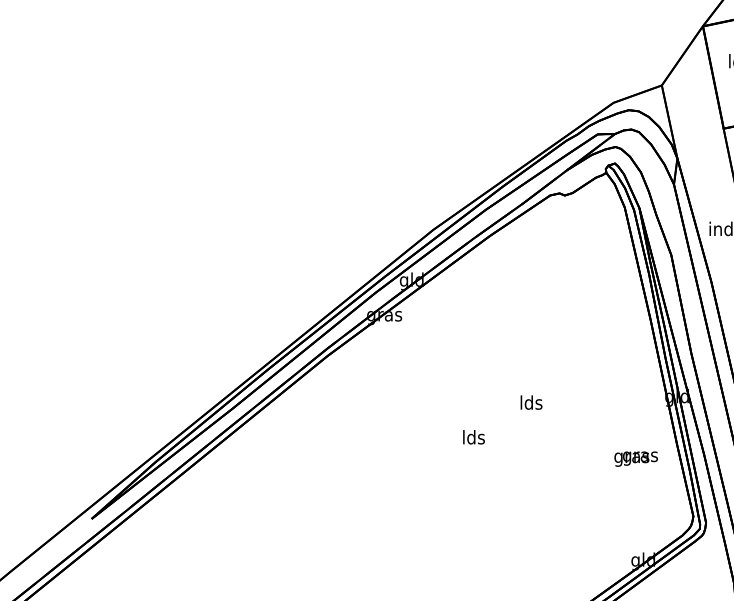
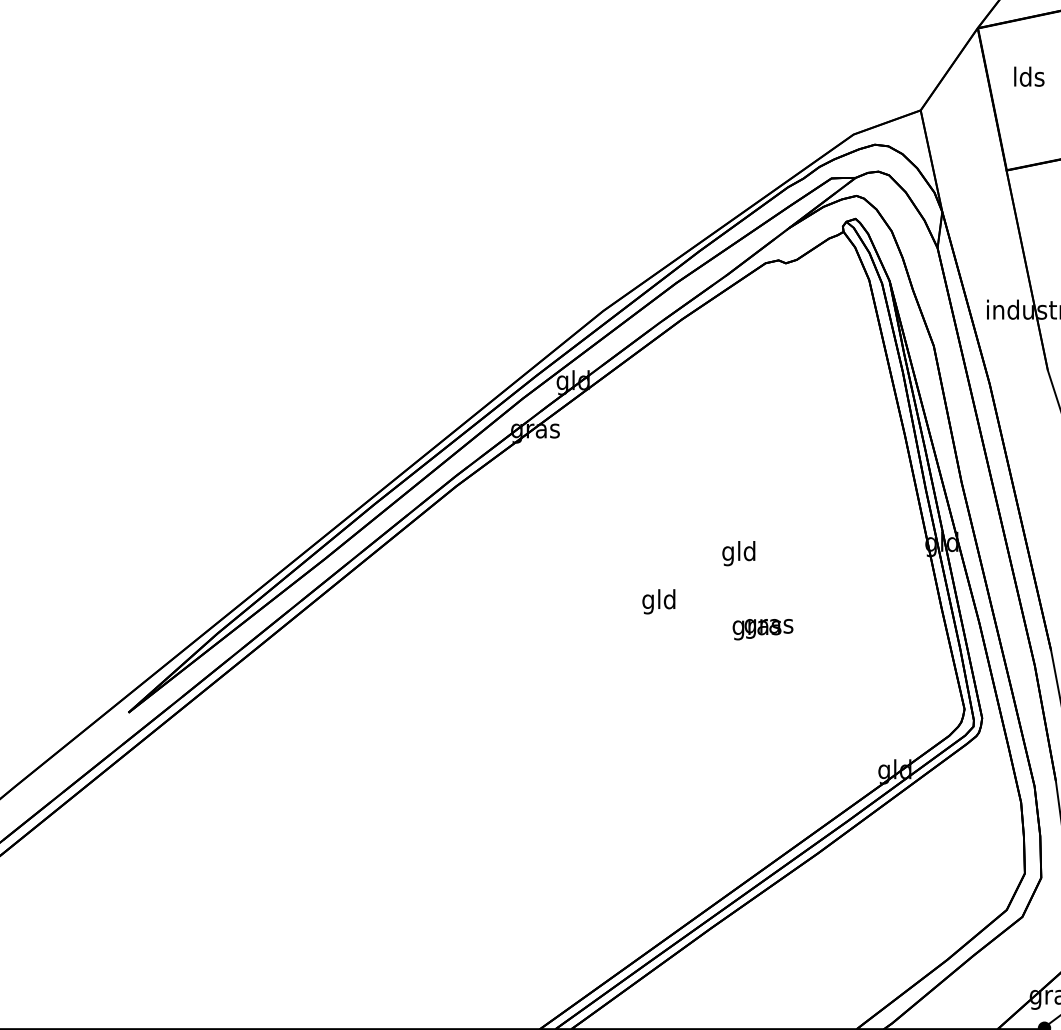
text: (530, 404) -> (738, 553), lds -> gld
text: (473, 438) -> (658, 601), lds -> gld
text: (635, 459) -> (762, 629), moved

